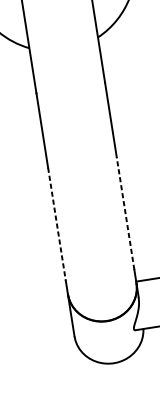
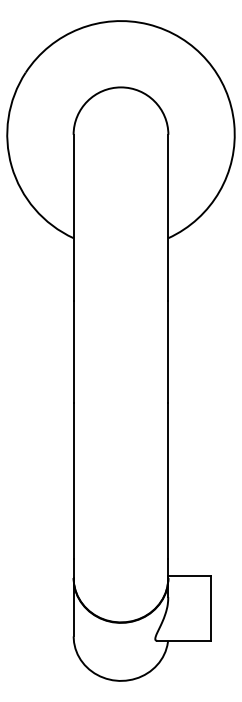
line: (125, 213) -> (168, 481), dashed -> solid
line: (56, 224) -> (73, 481), dashed -> solid

